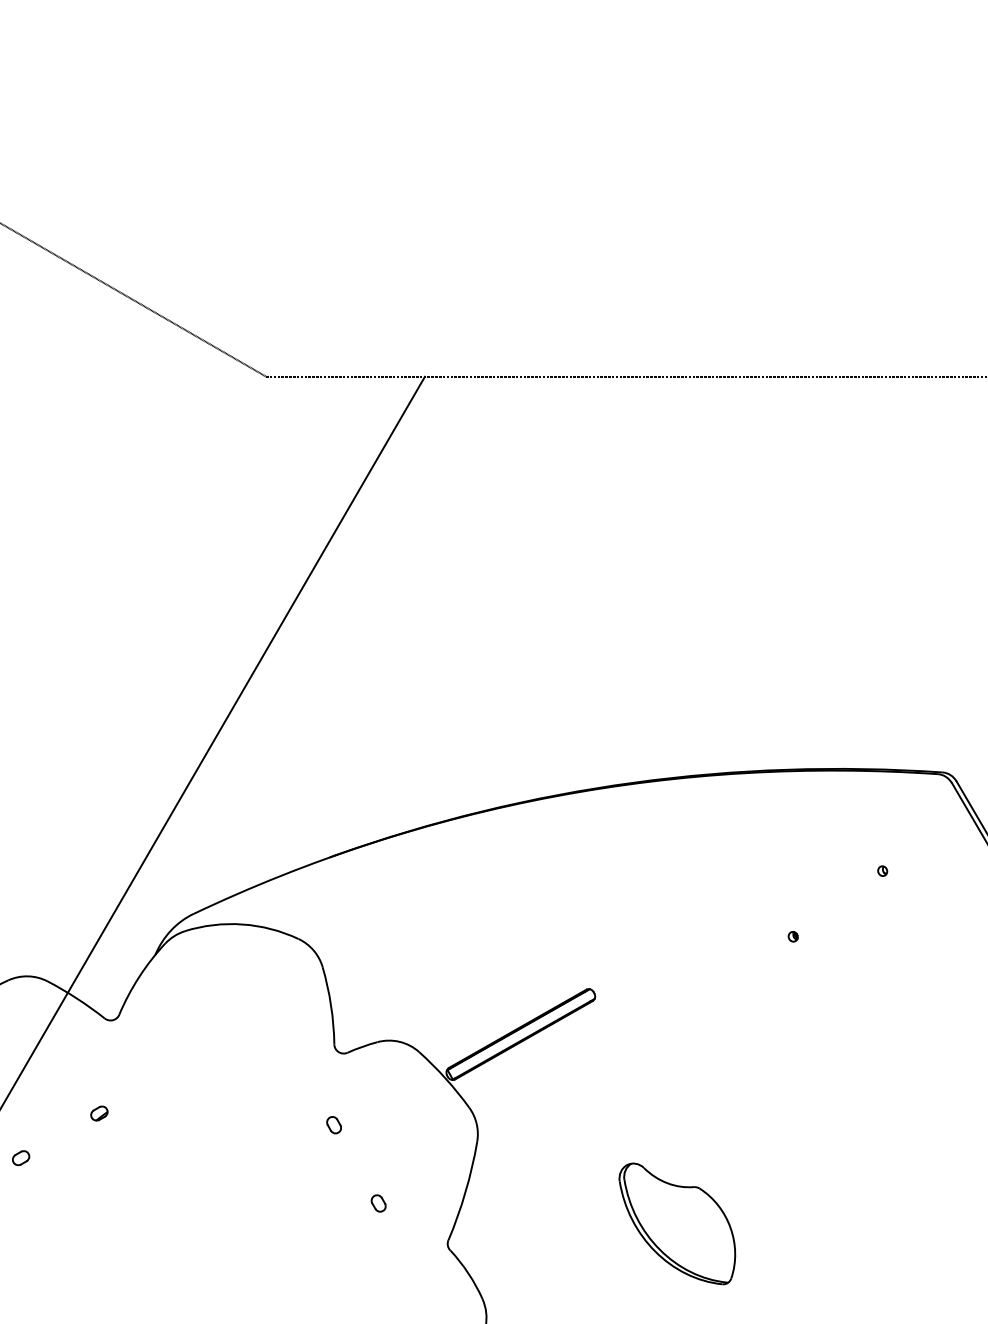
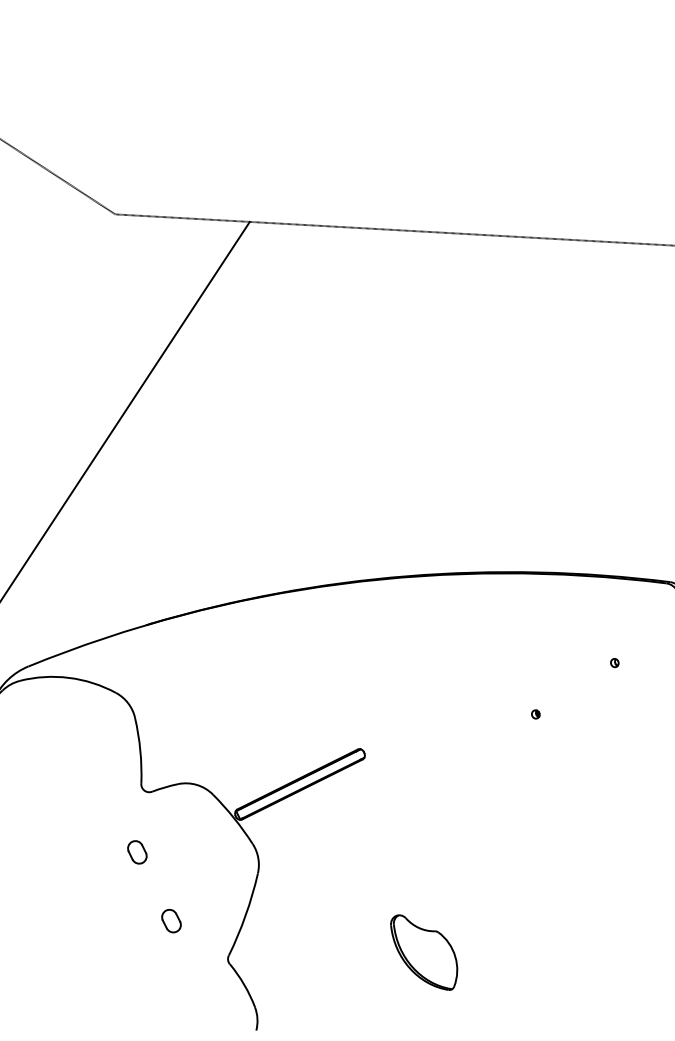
part: (333, 1125) -> (136, 852), size x1.6
part: (378, 1203) -> (171, 921), size x1.6
part: (677, 1223) -> (423, 952), size x0.7

